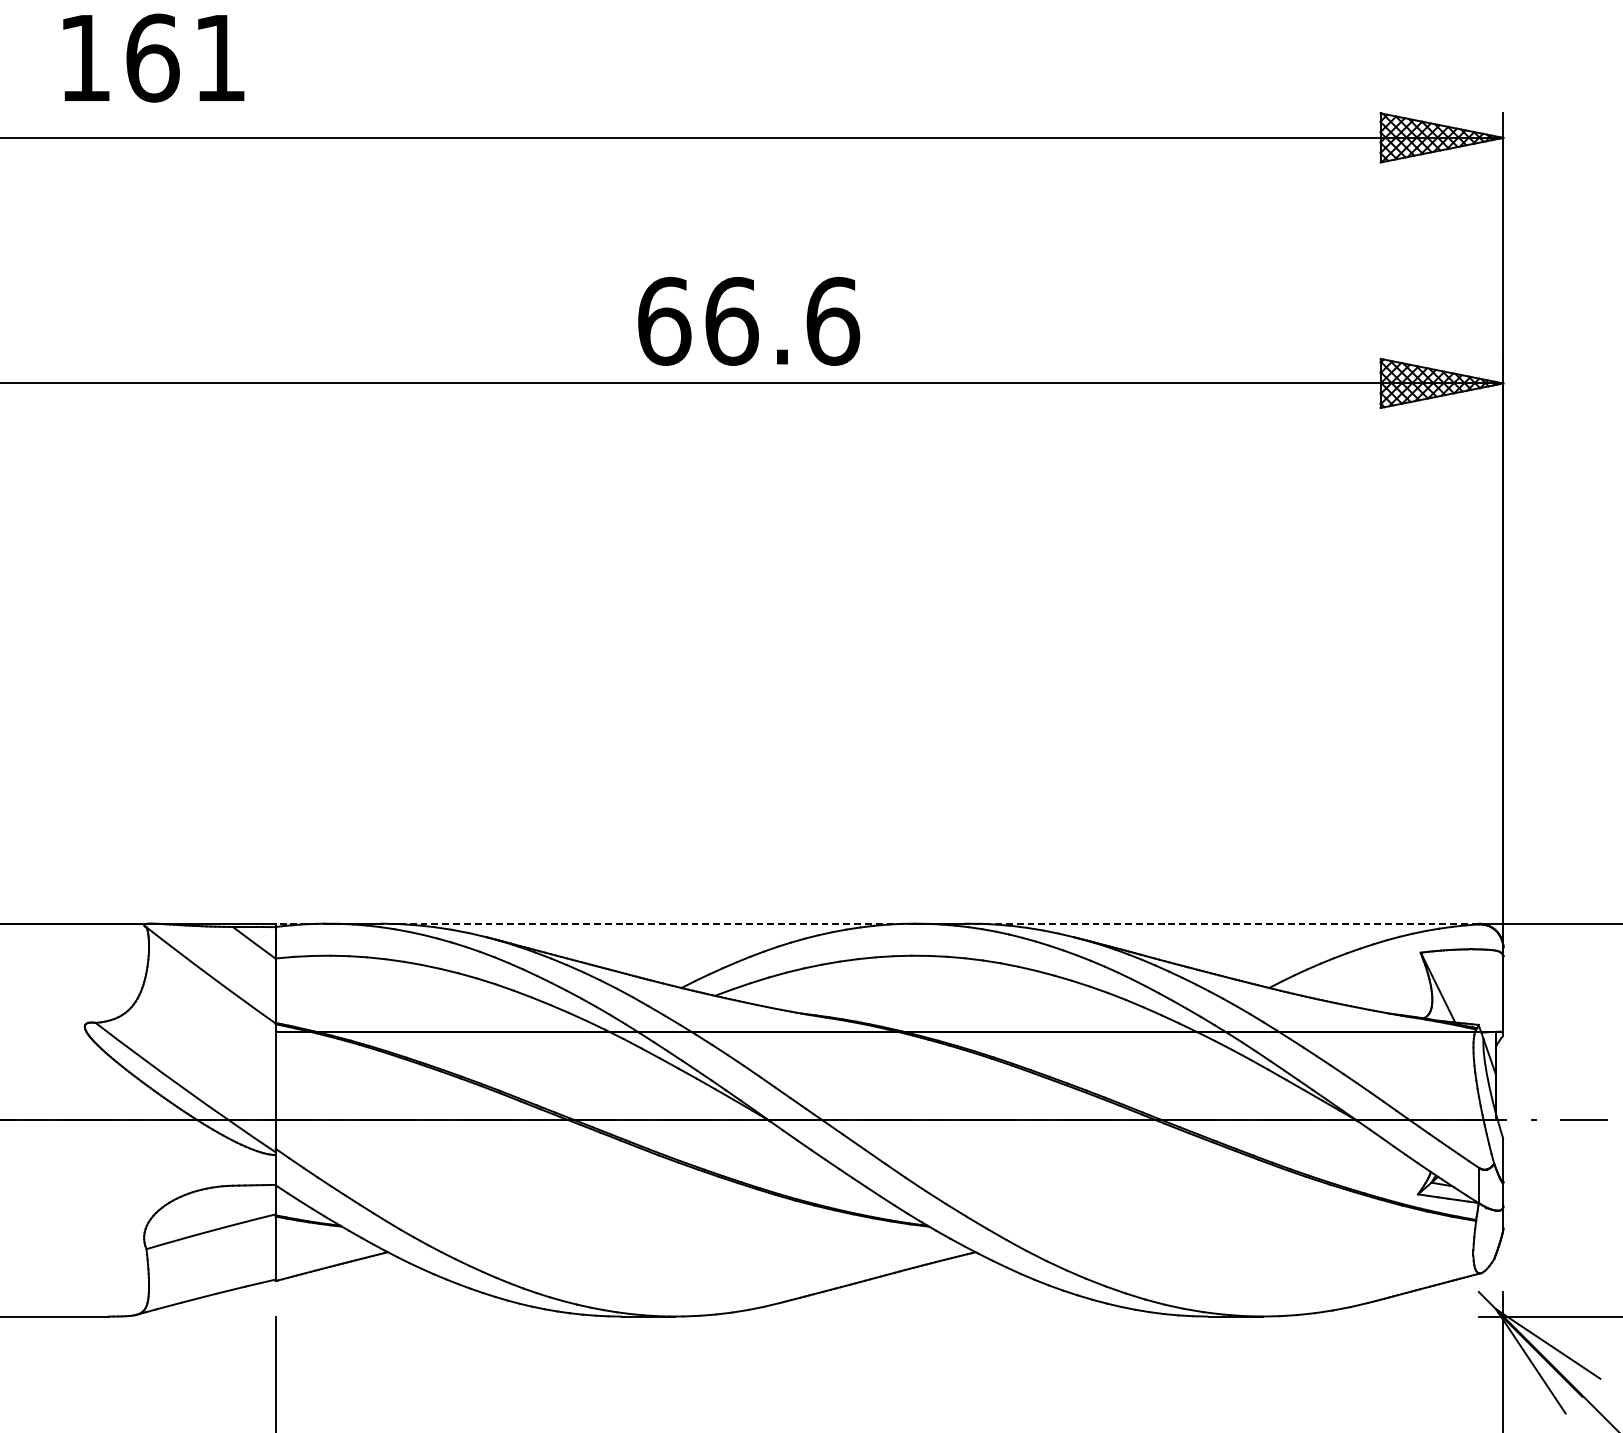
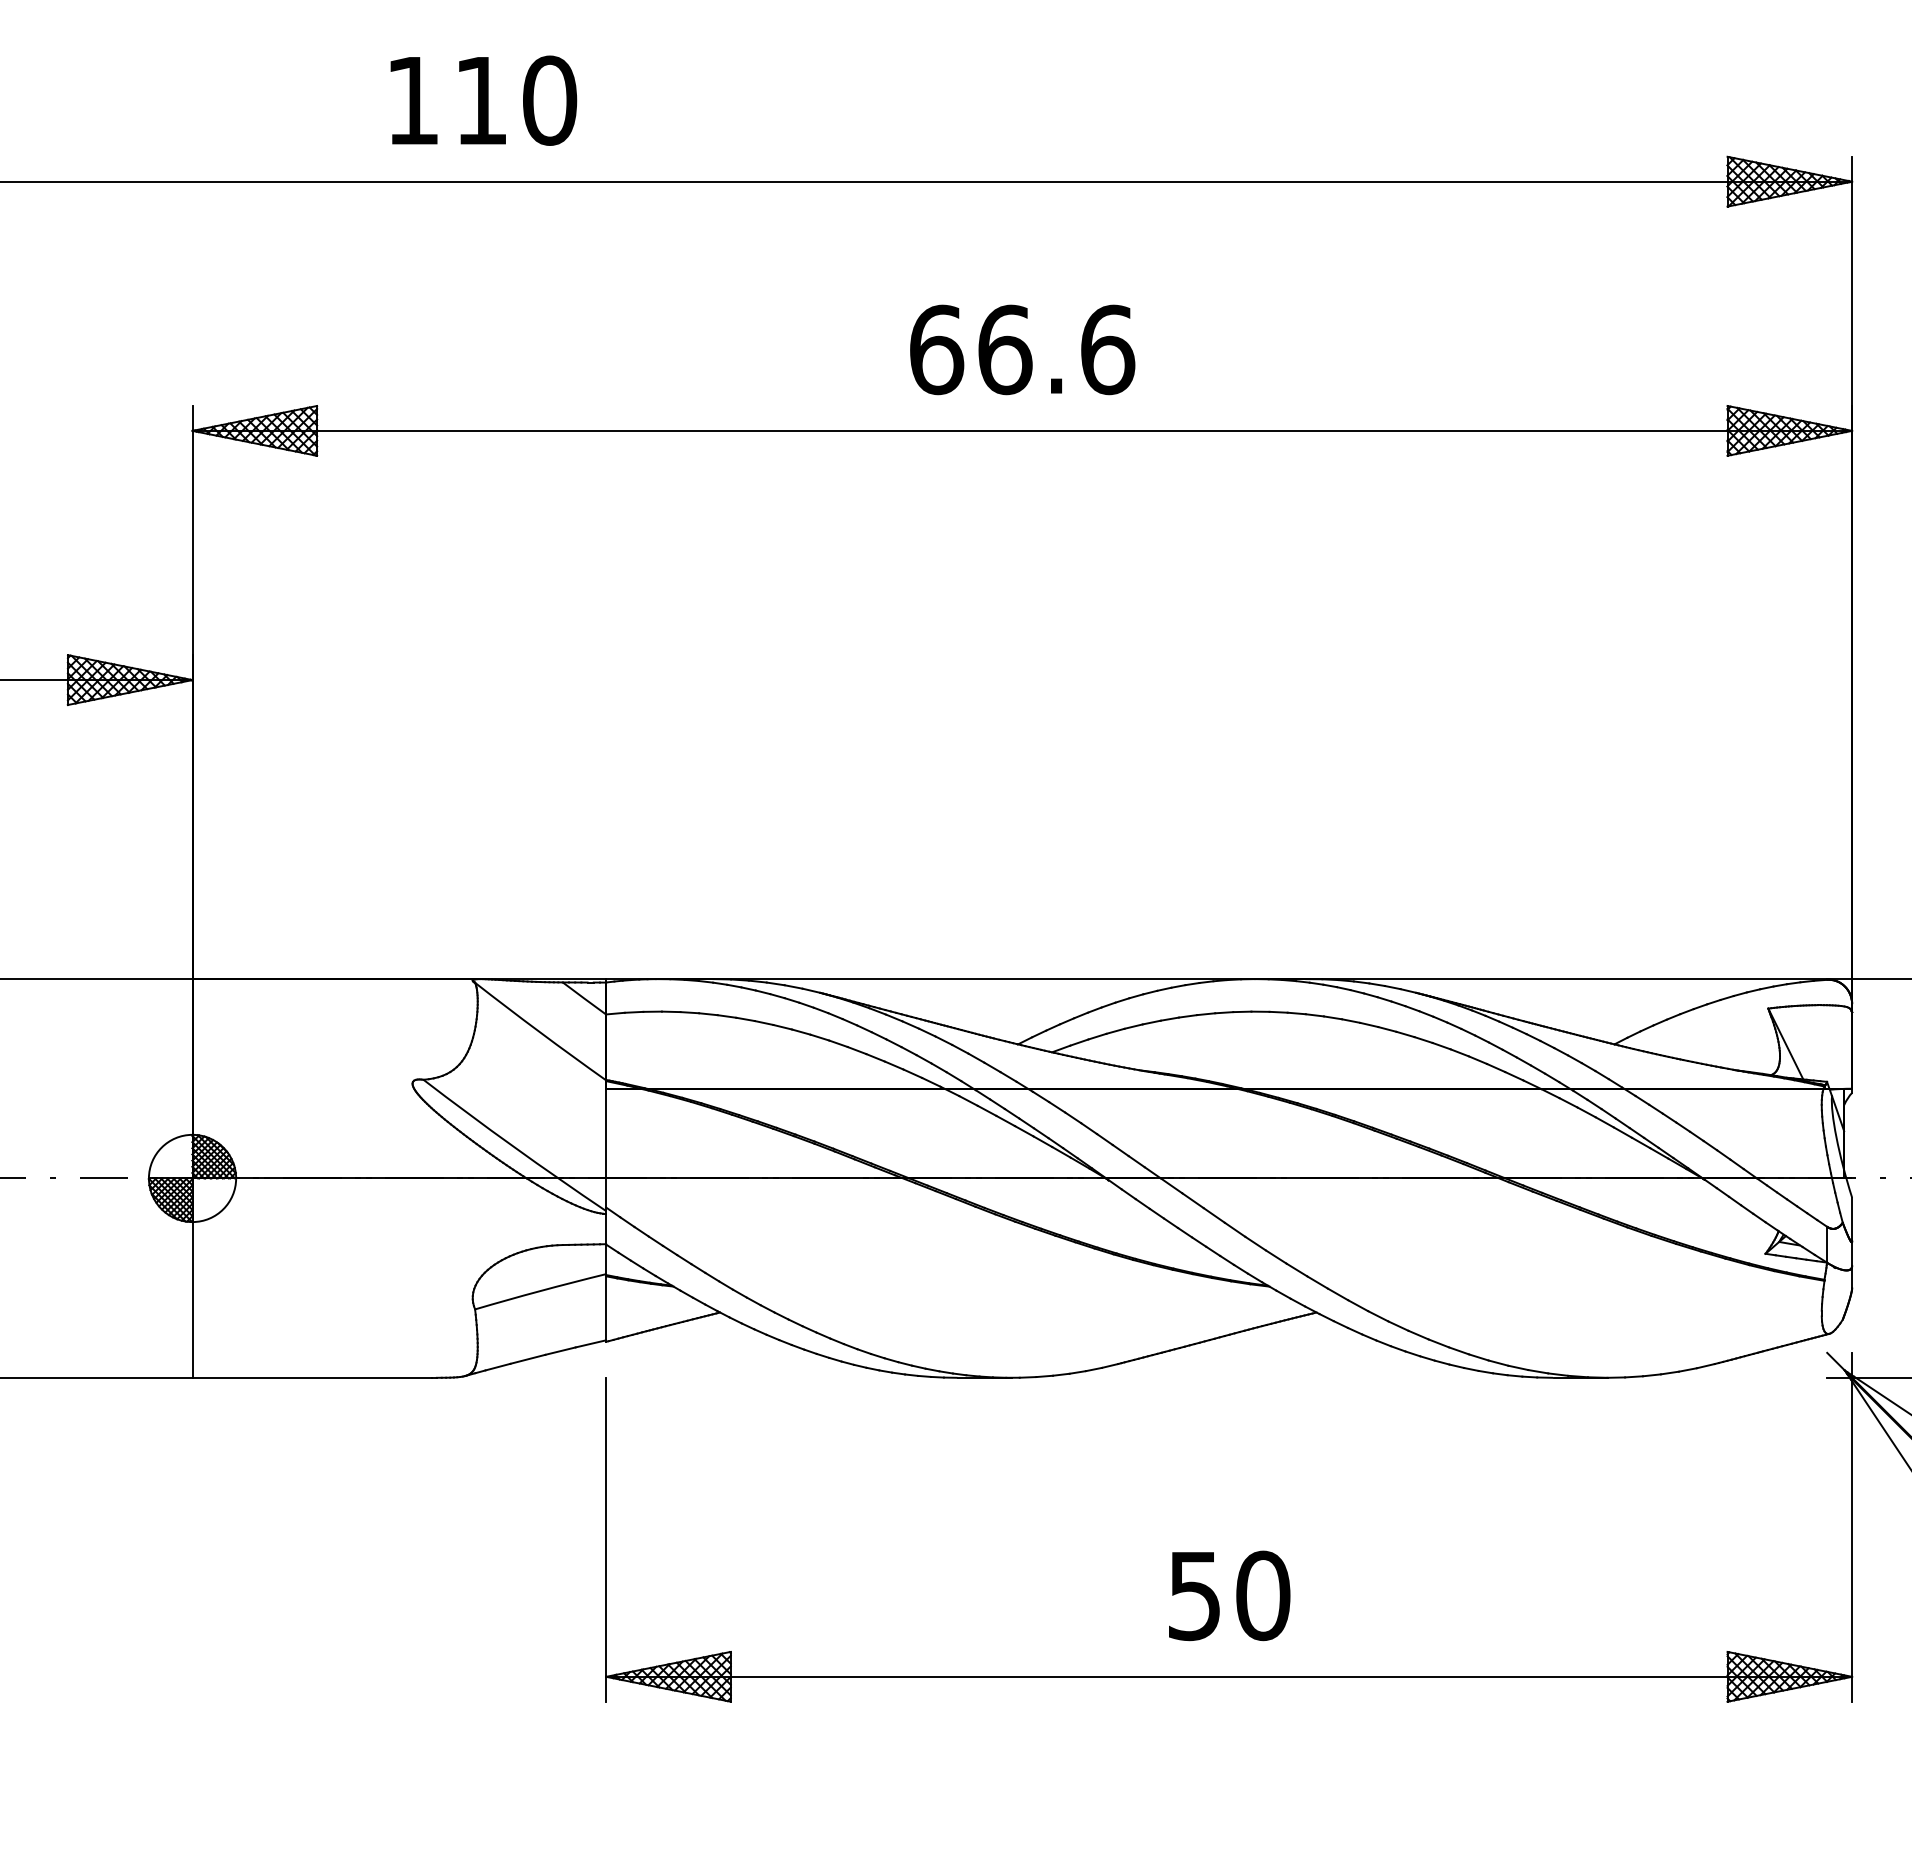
text: (187, 57) -> (516, 100), 161 -> 110
text: (748, 320) -> (1022, 349), moved
line: (877, 924) -> (1216, 979), dashed -> solid

